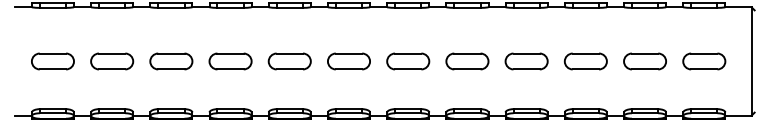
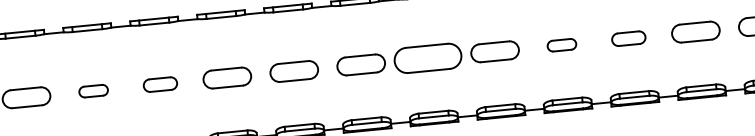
part: (112, 61) -> (93, 91), size x0.6
part: (171, 61) -> (160, 84), size x0.7
part: (408, 61) -> (428, 58), size x1.4
part: (526, 61) -> (561, 45), size x0.6
part: (585, 61) -> (628, 38), size x0.7

